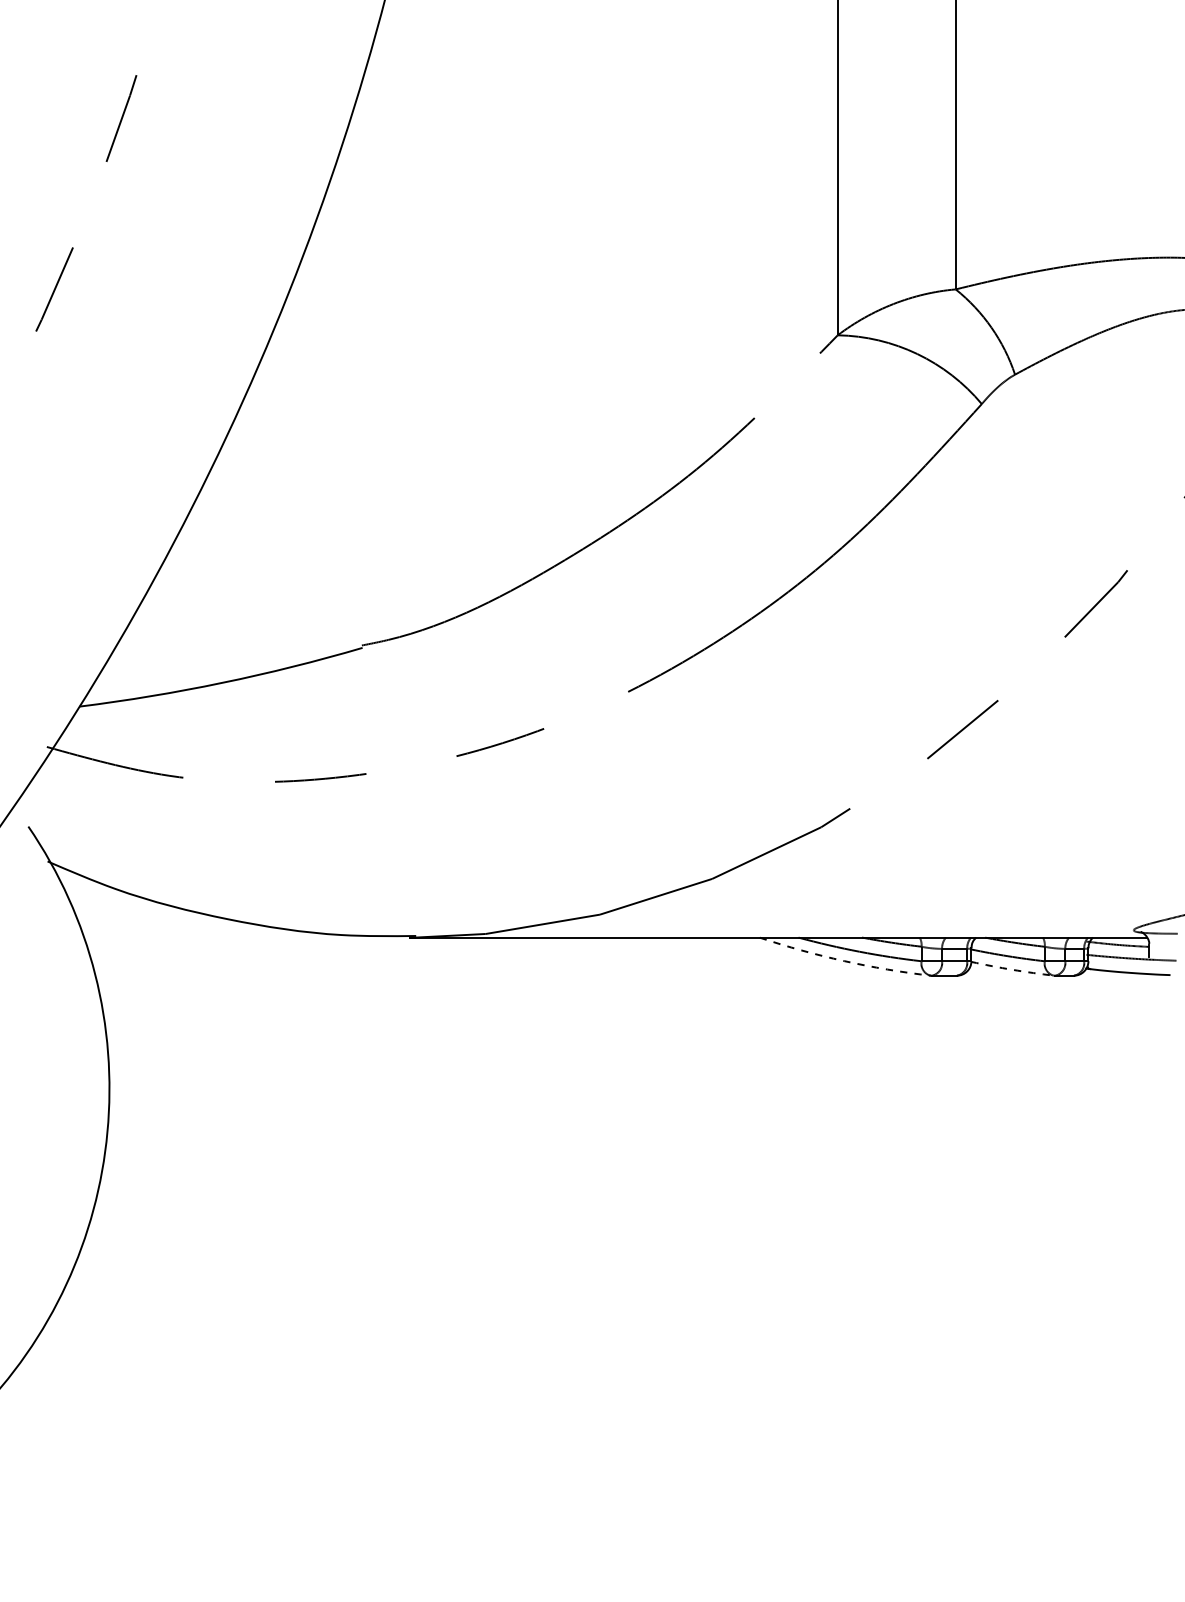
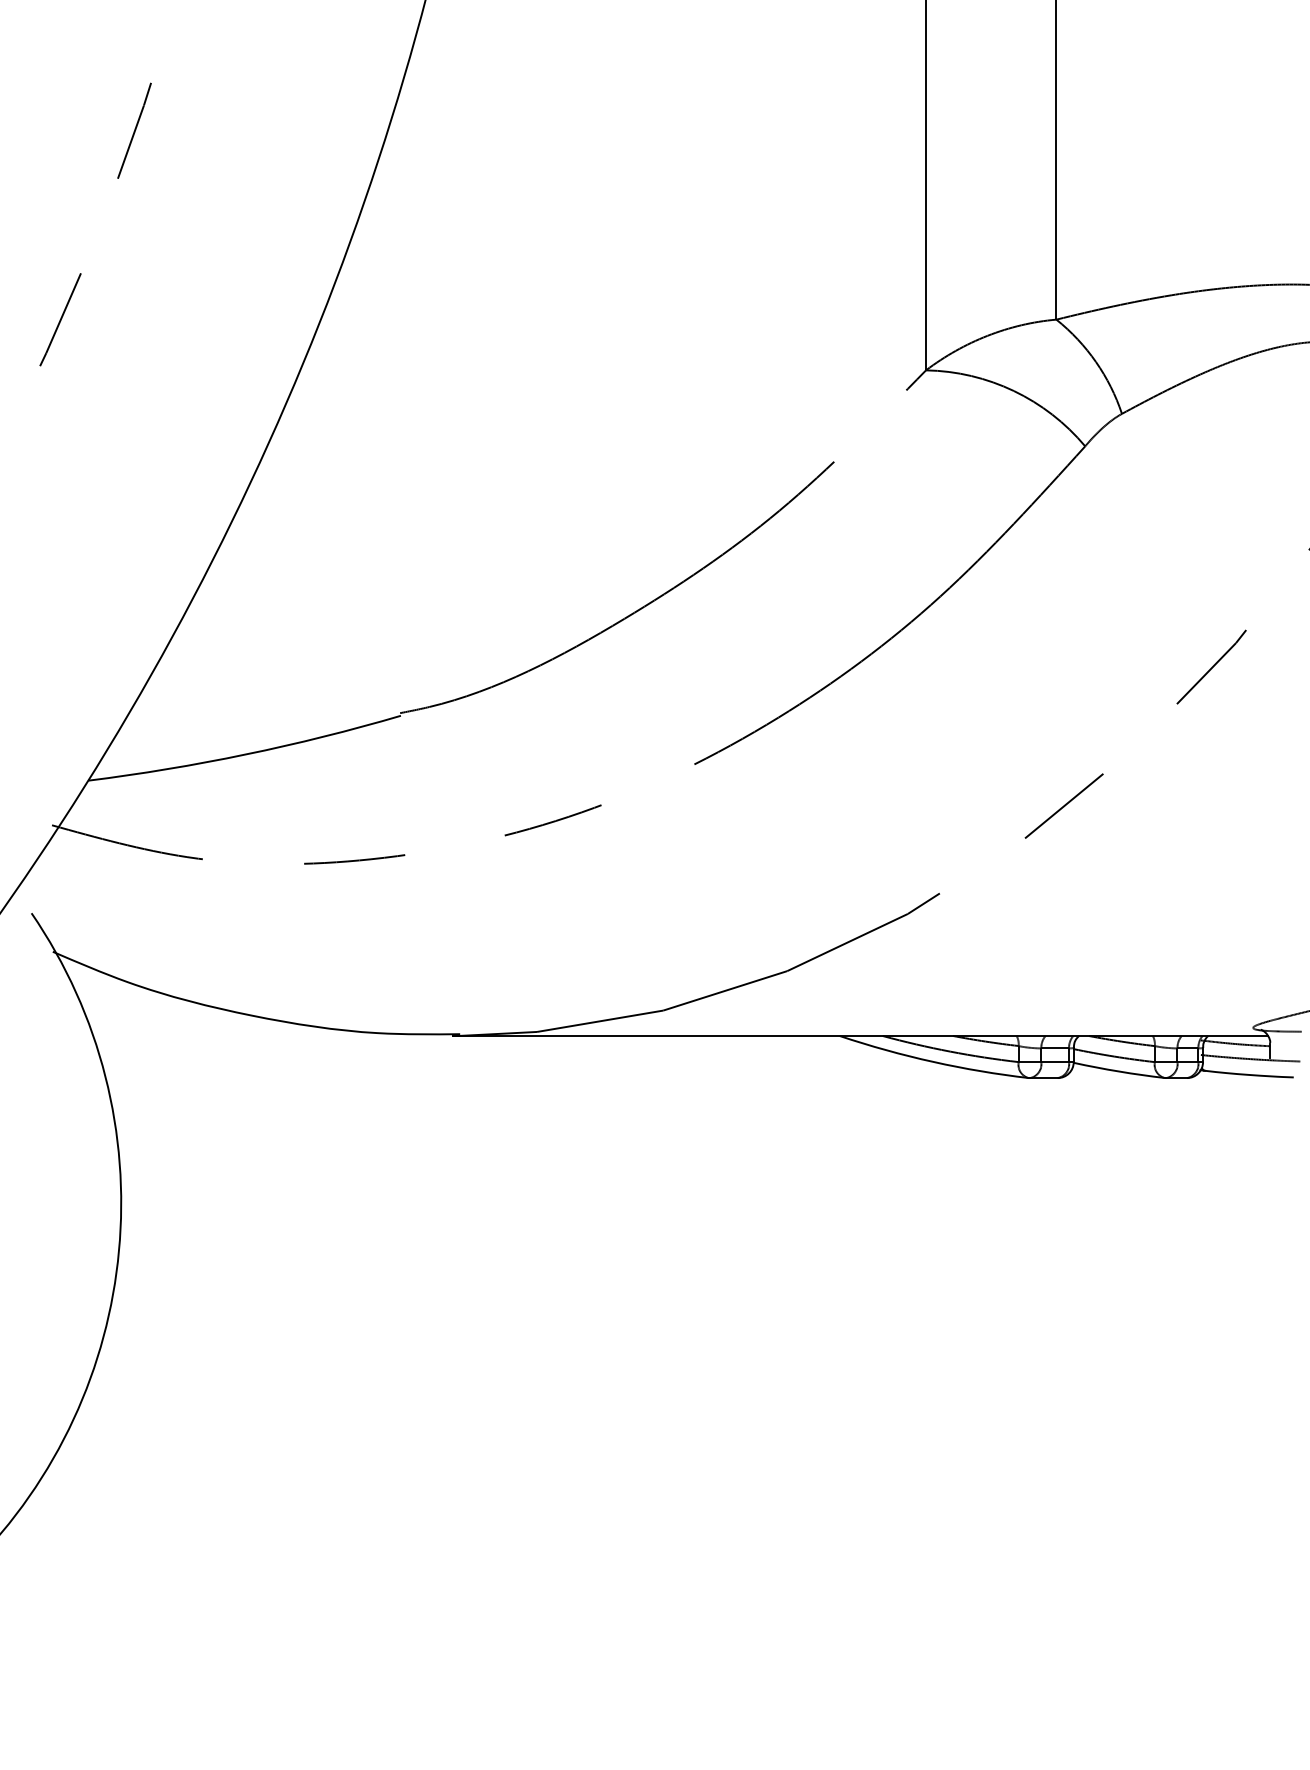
arc: (844, 960) -> (933, 1061), dashed -> solid
arc: (1012, 969) -> (1119, 1071), dashed -> solid

